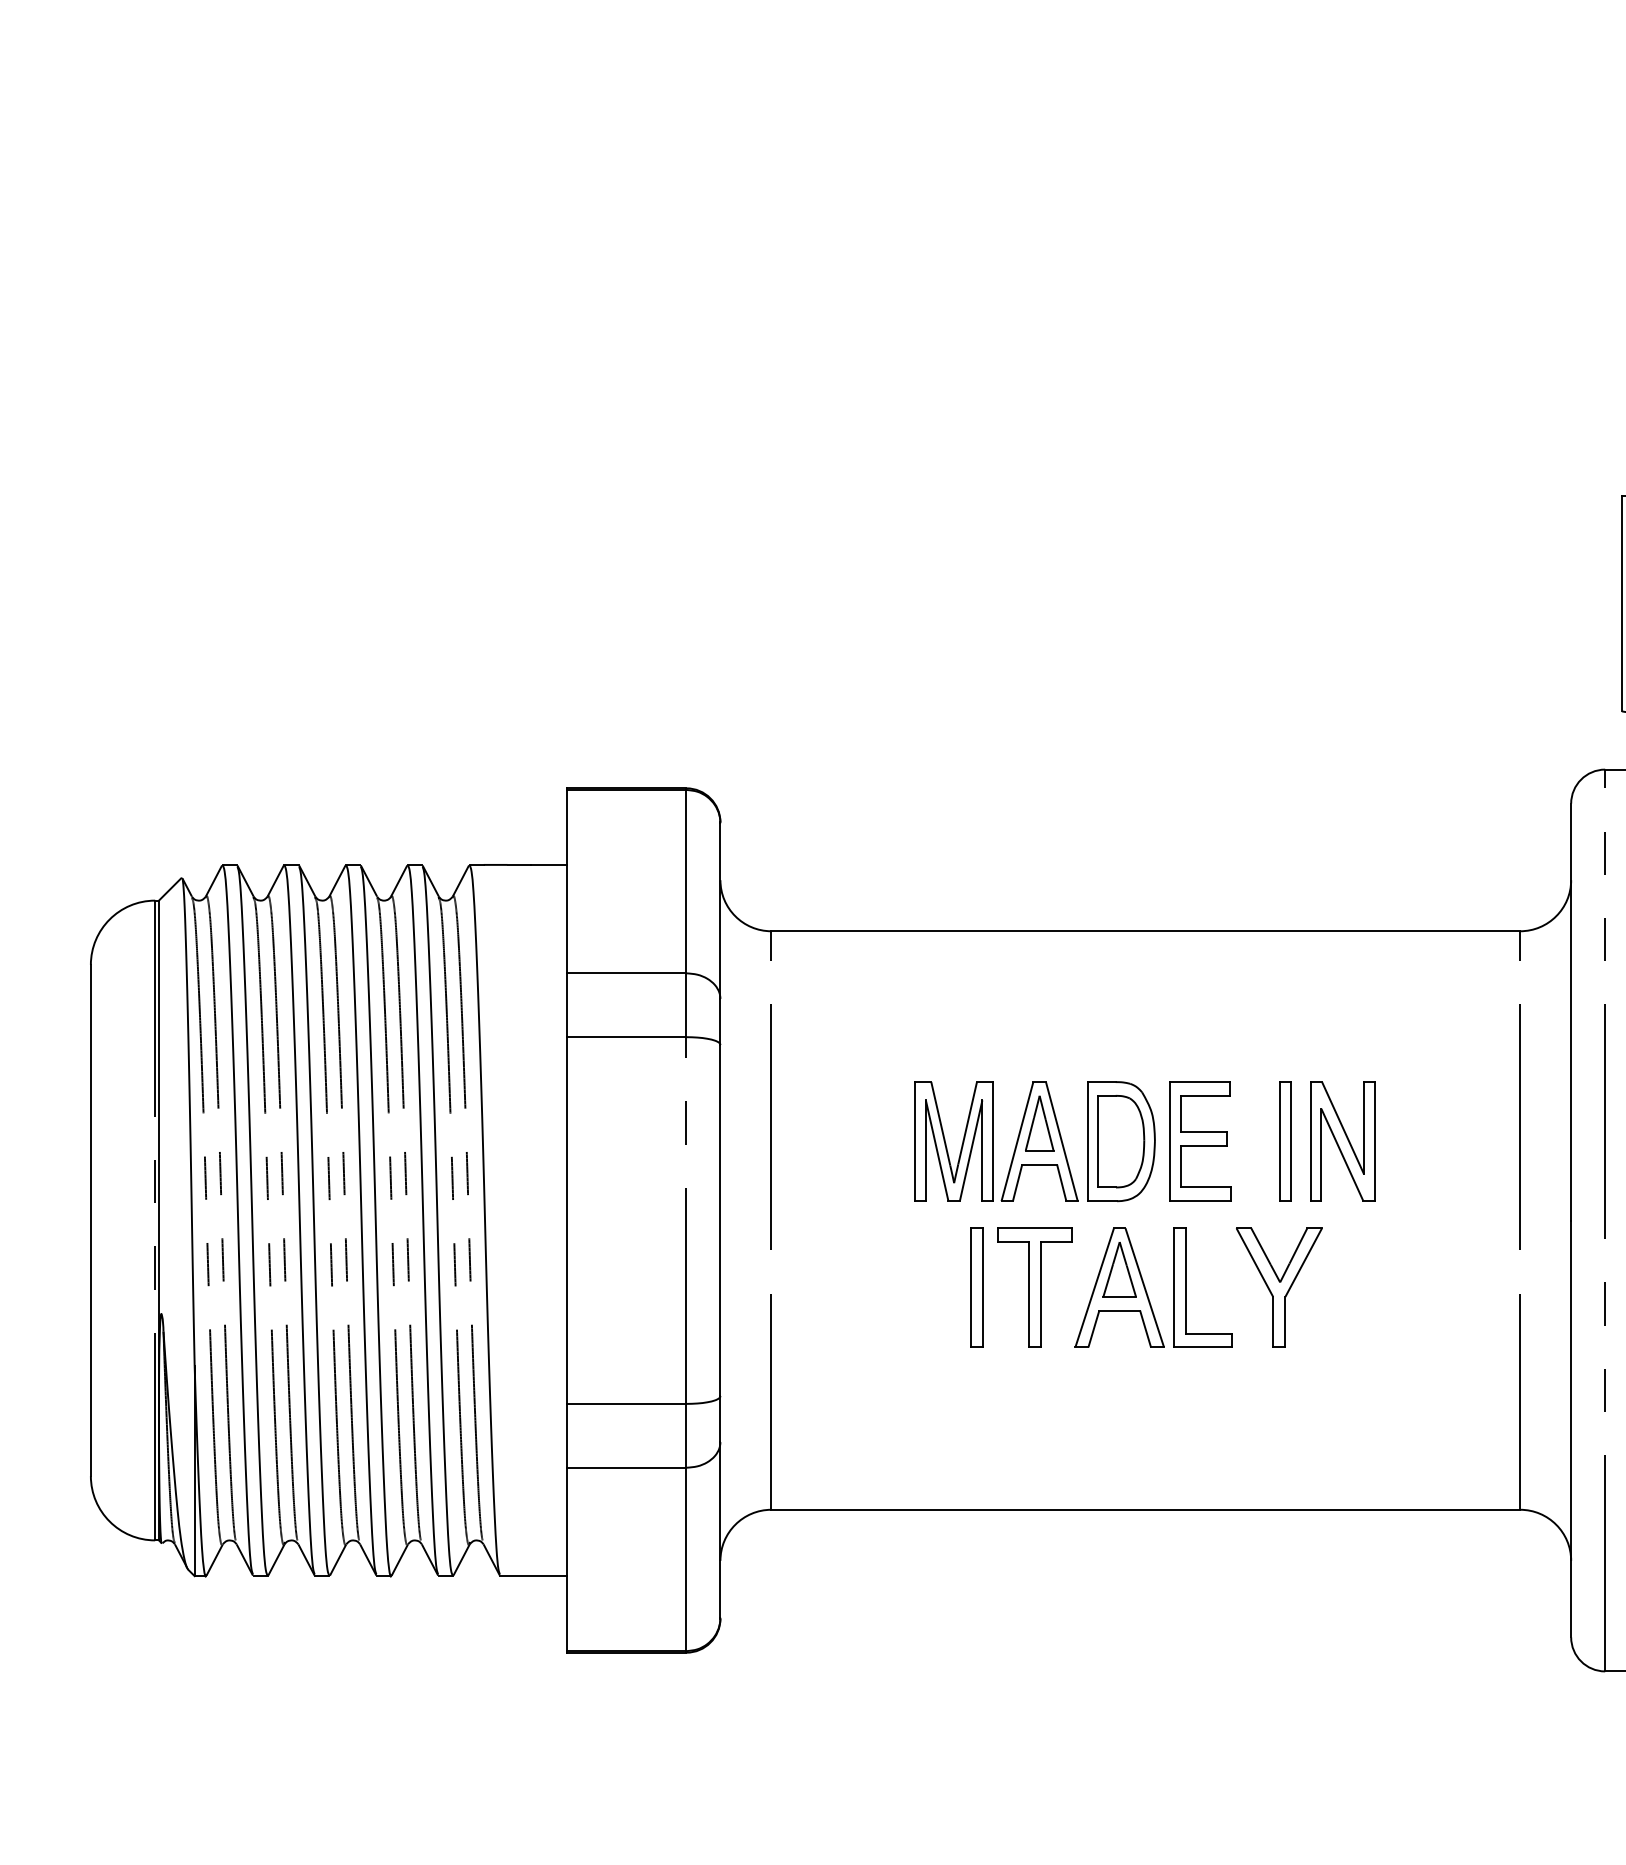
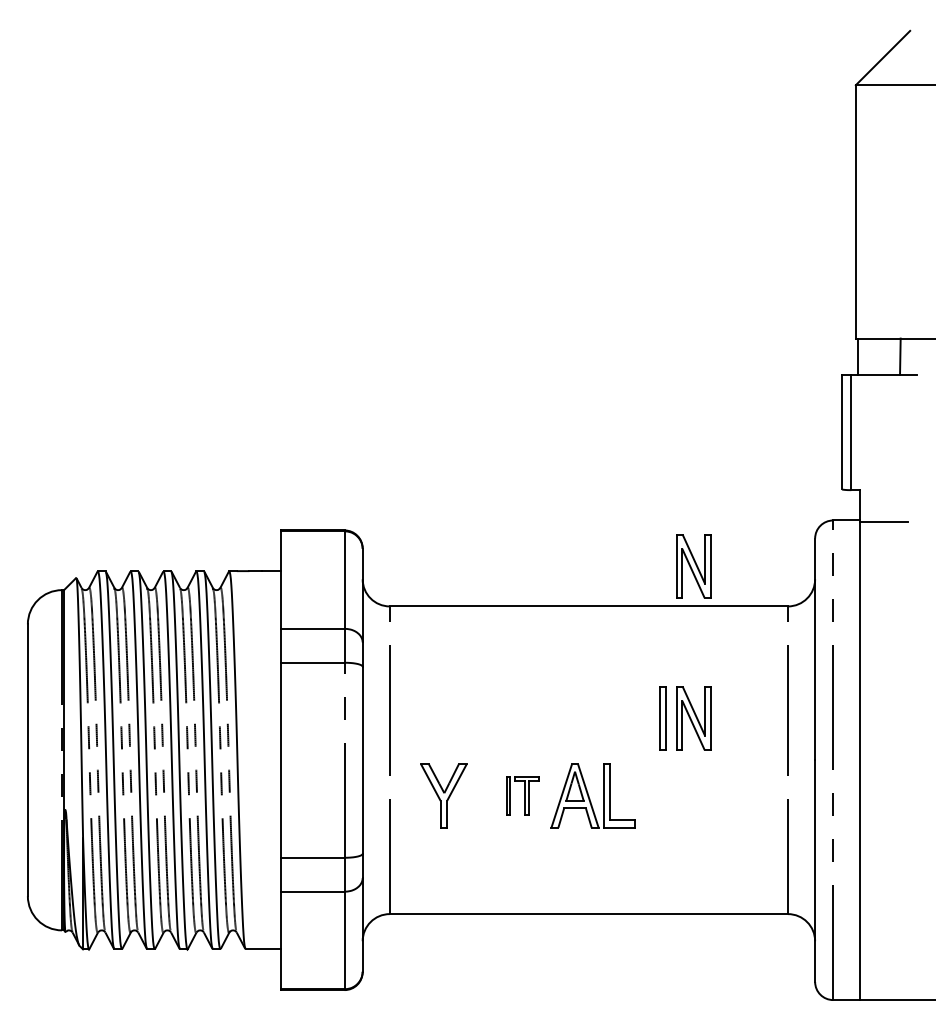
part: (1342, 856) -> (693, 566), added
part: (1071, 1140) -> (549, 717), removed
part: (1020, 1286) -> (522, 795), size x0.6
part: (1278, 1286) -> (443, 795), moved

